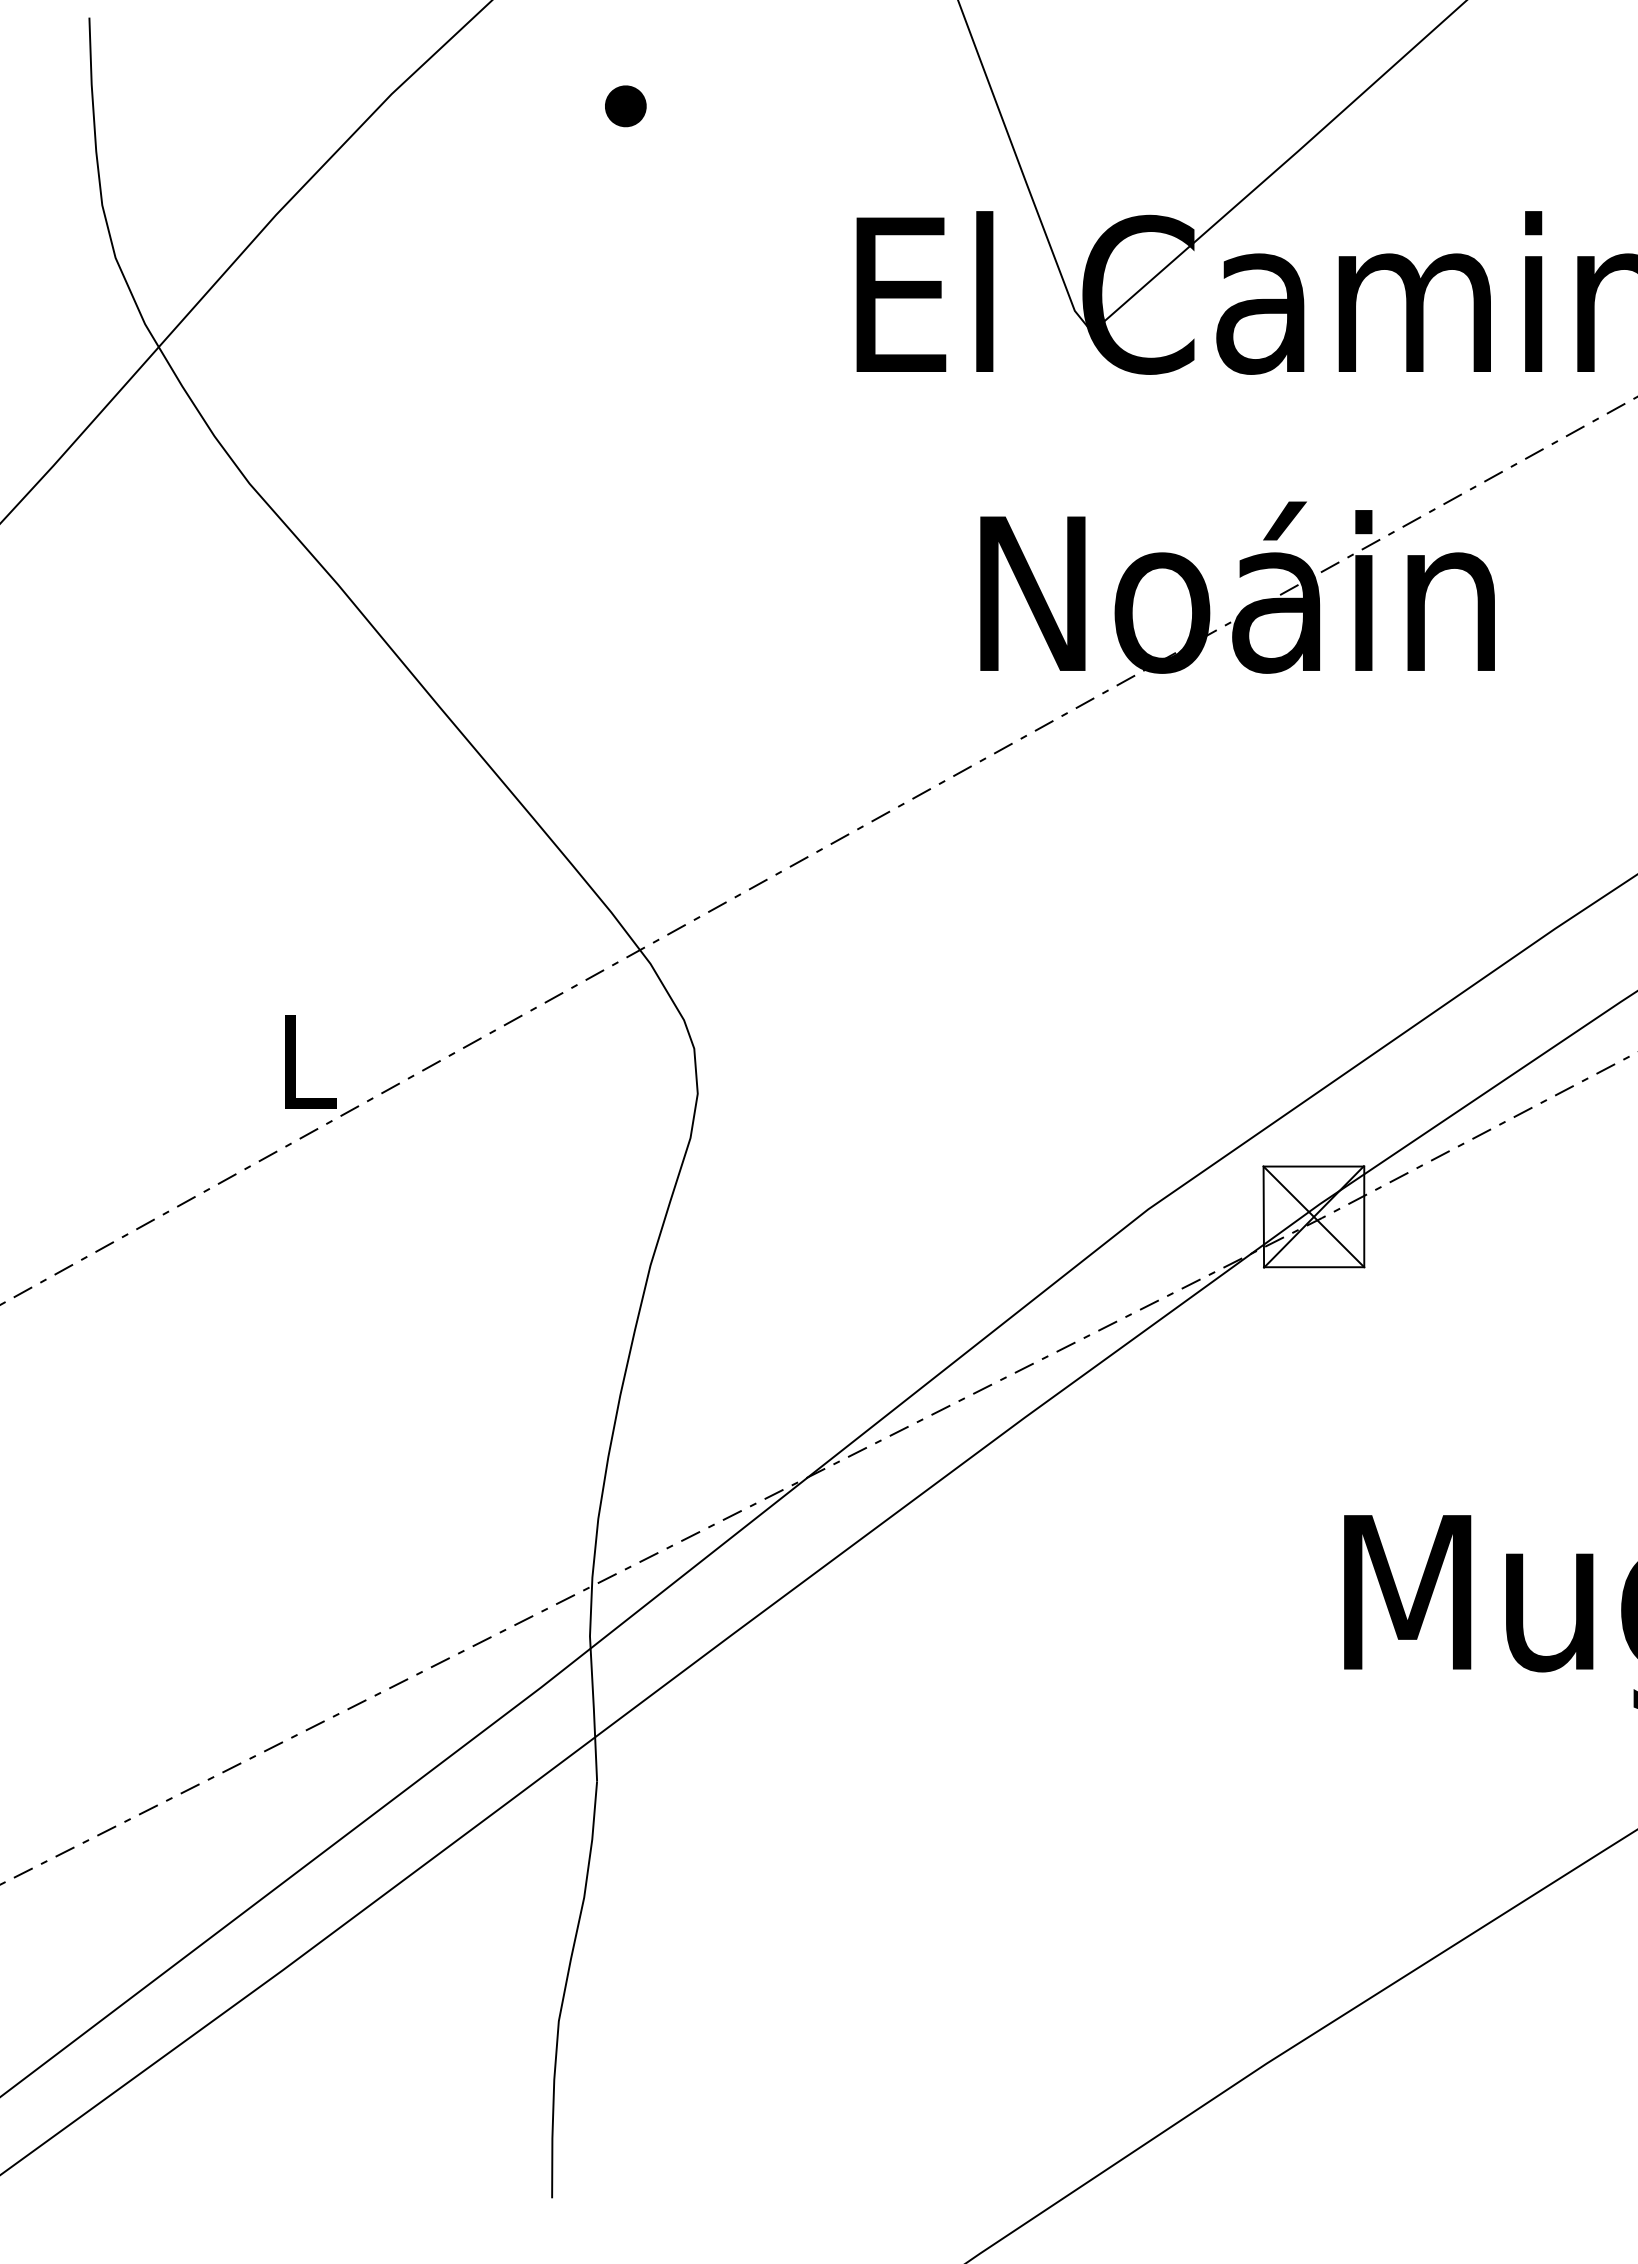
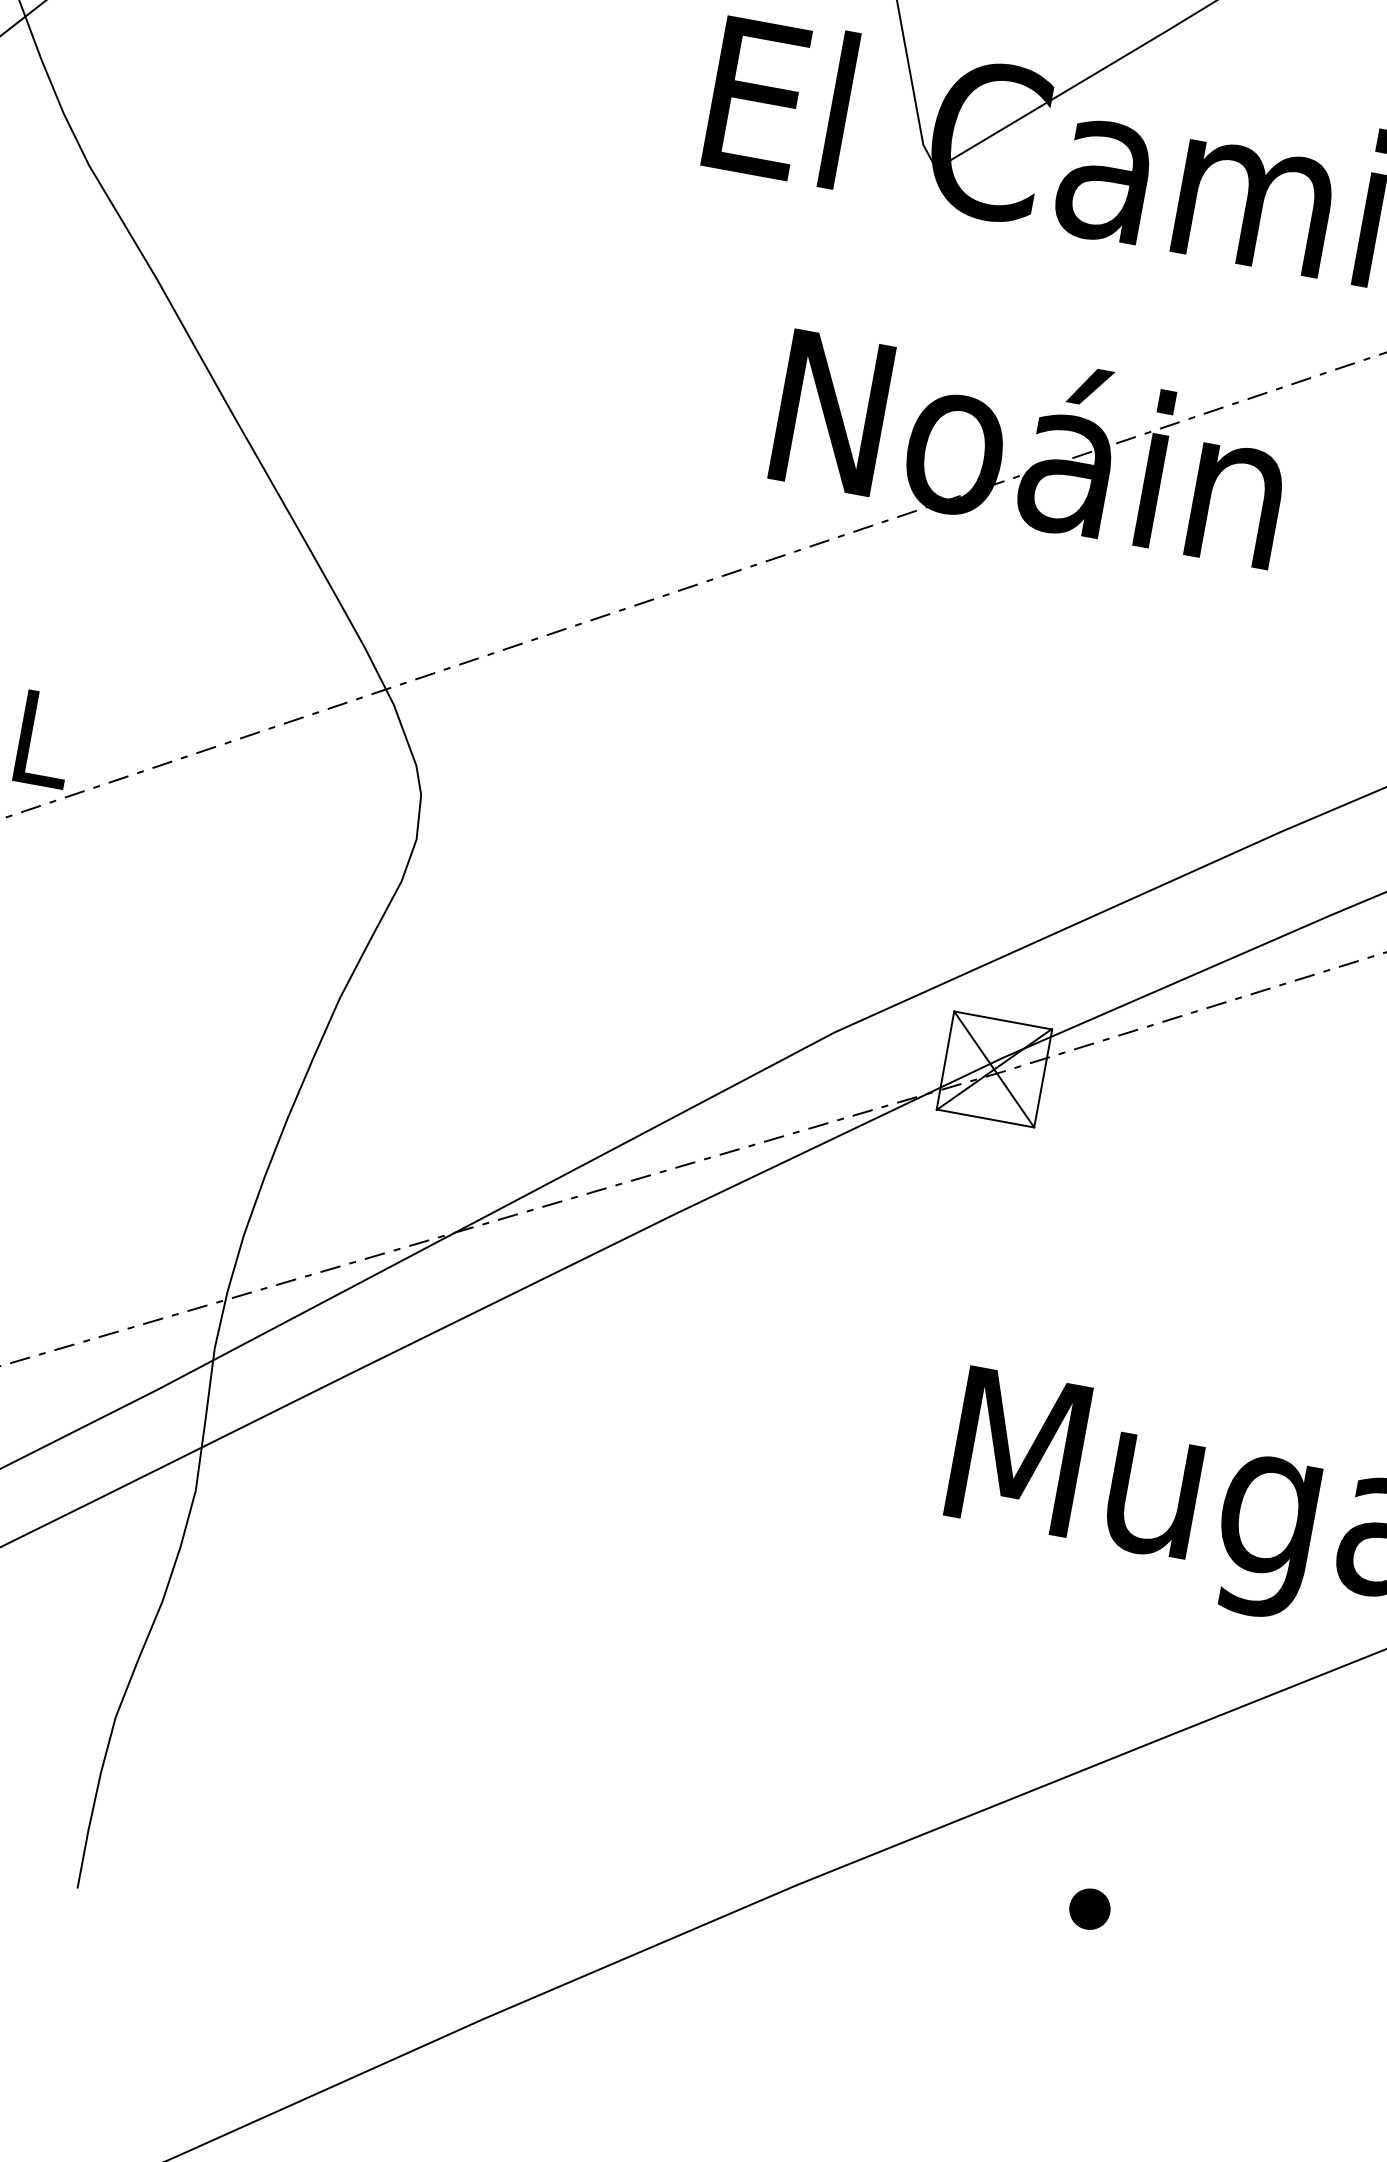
part: (1562, 2033) -> (1090, 1908), added

